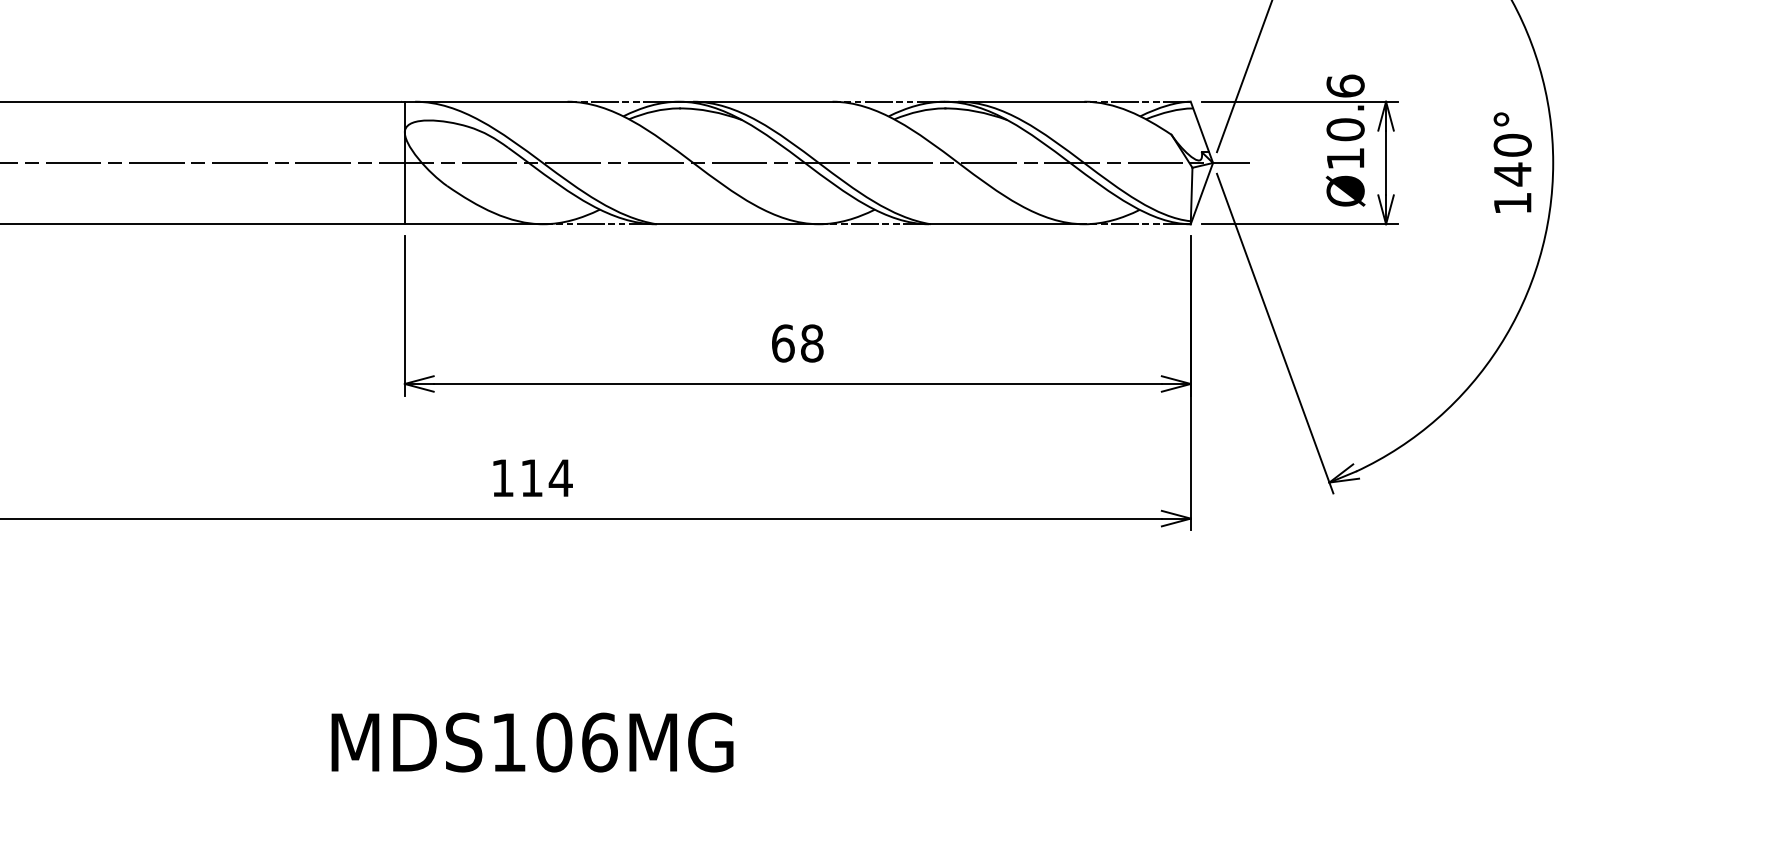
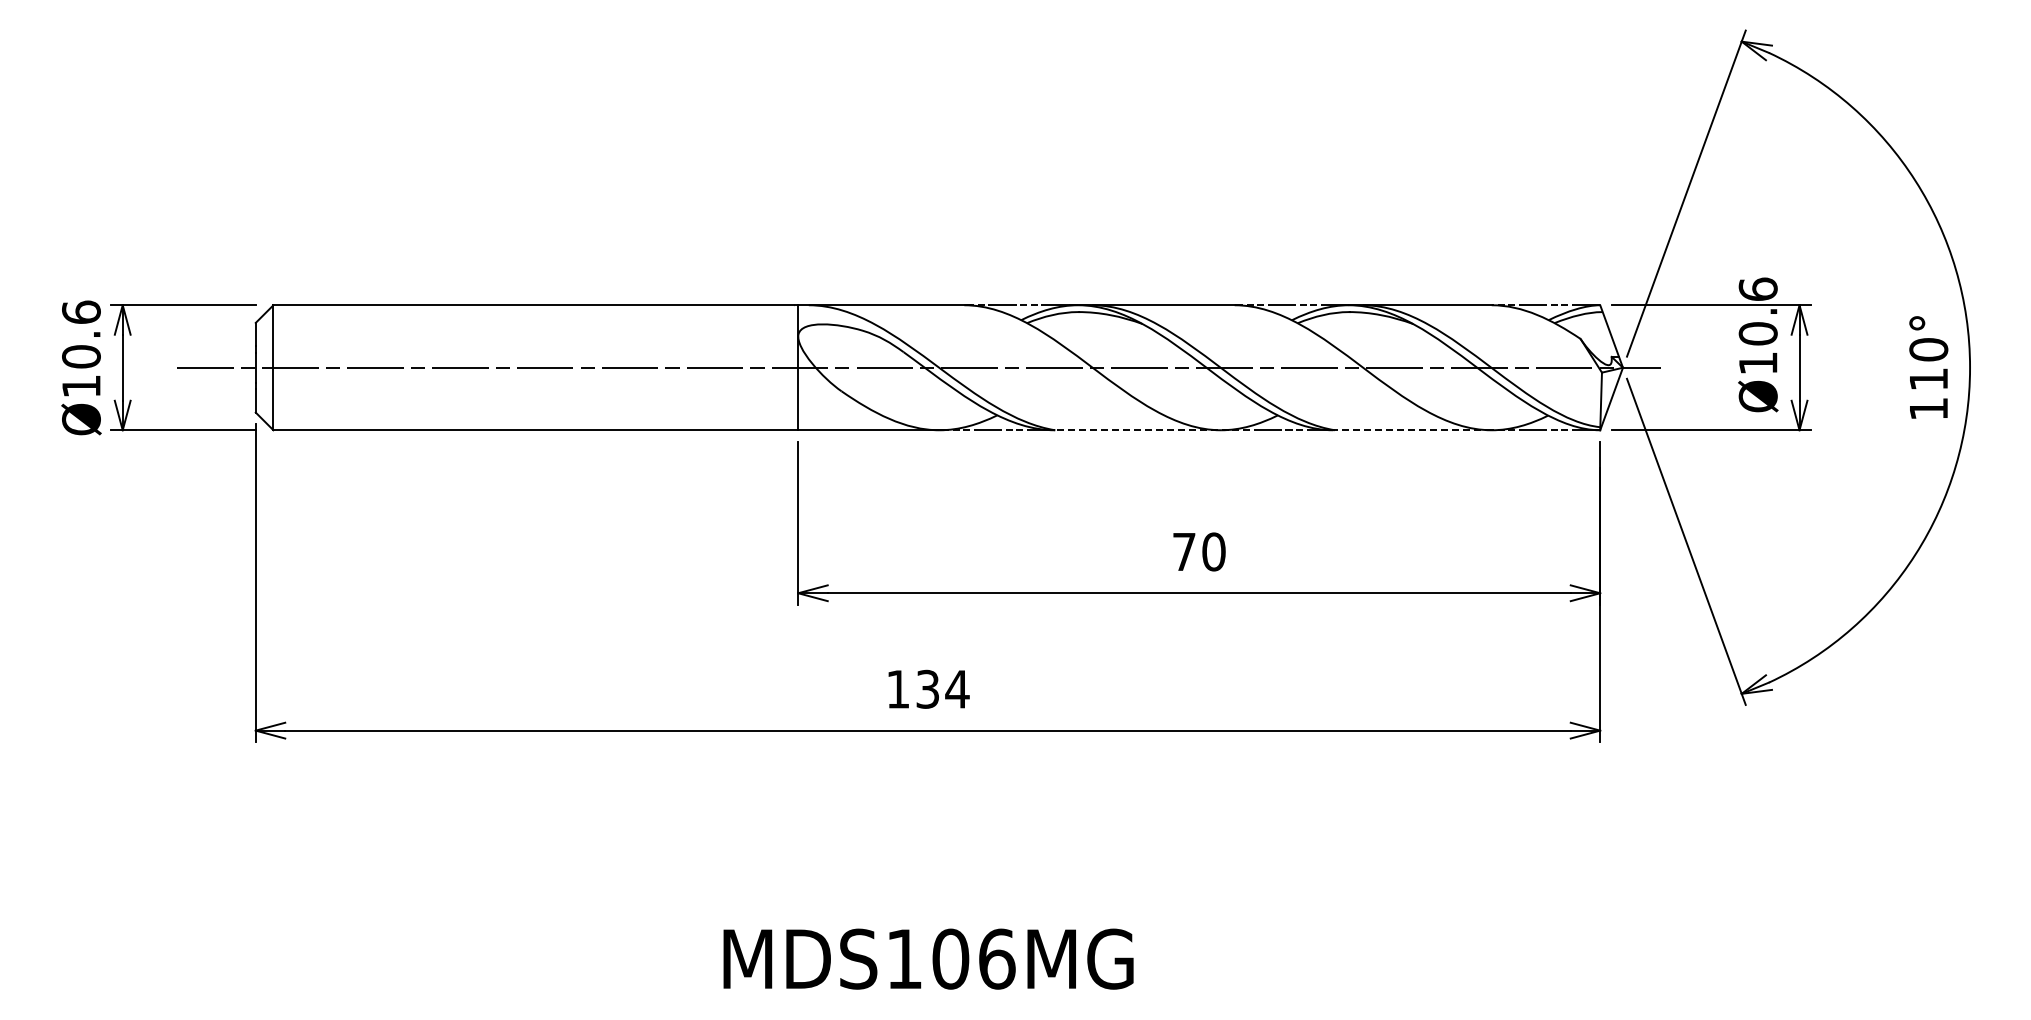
text: (1512, 174) -> (1928, 379), 140° -> 110°
line: (742, 224) -> (1142, 430), solid -> dashed
line: (1007, 224) -> (1413, 430), solid -> dashed
text: (798, 343) -> (1199, 551), 68 -> 70
text: (531, 477) -> (927, 688), 114 -> 134

